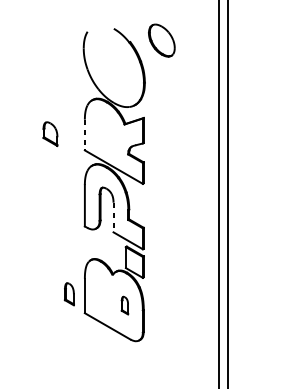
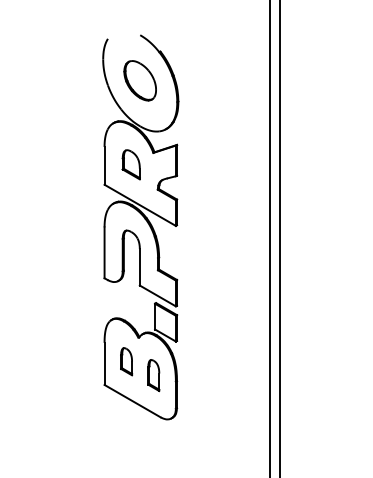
part: (161, 40) -> (139, 80), moved
part: (49, 133) -> (130, 164), moved
line: (84, 134) -> (104, 165), dashed -> solid
line: (113, 217) -> (139, 267), dashed -> solid
part: (69, 294) -> (126, 361), moved
part: (124, 305) -> (153, 375), size x1.43

